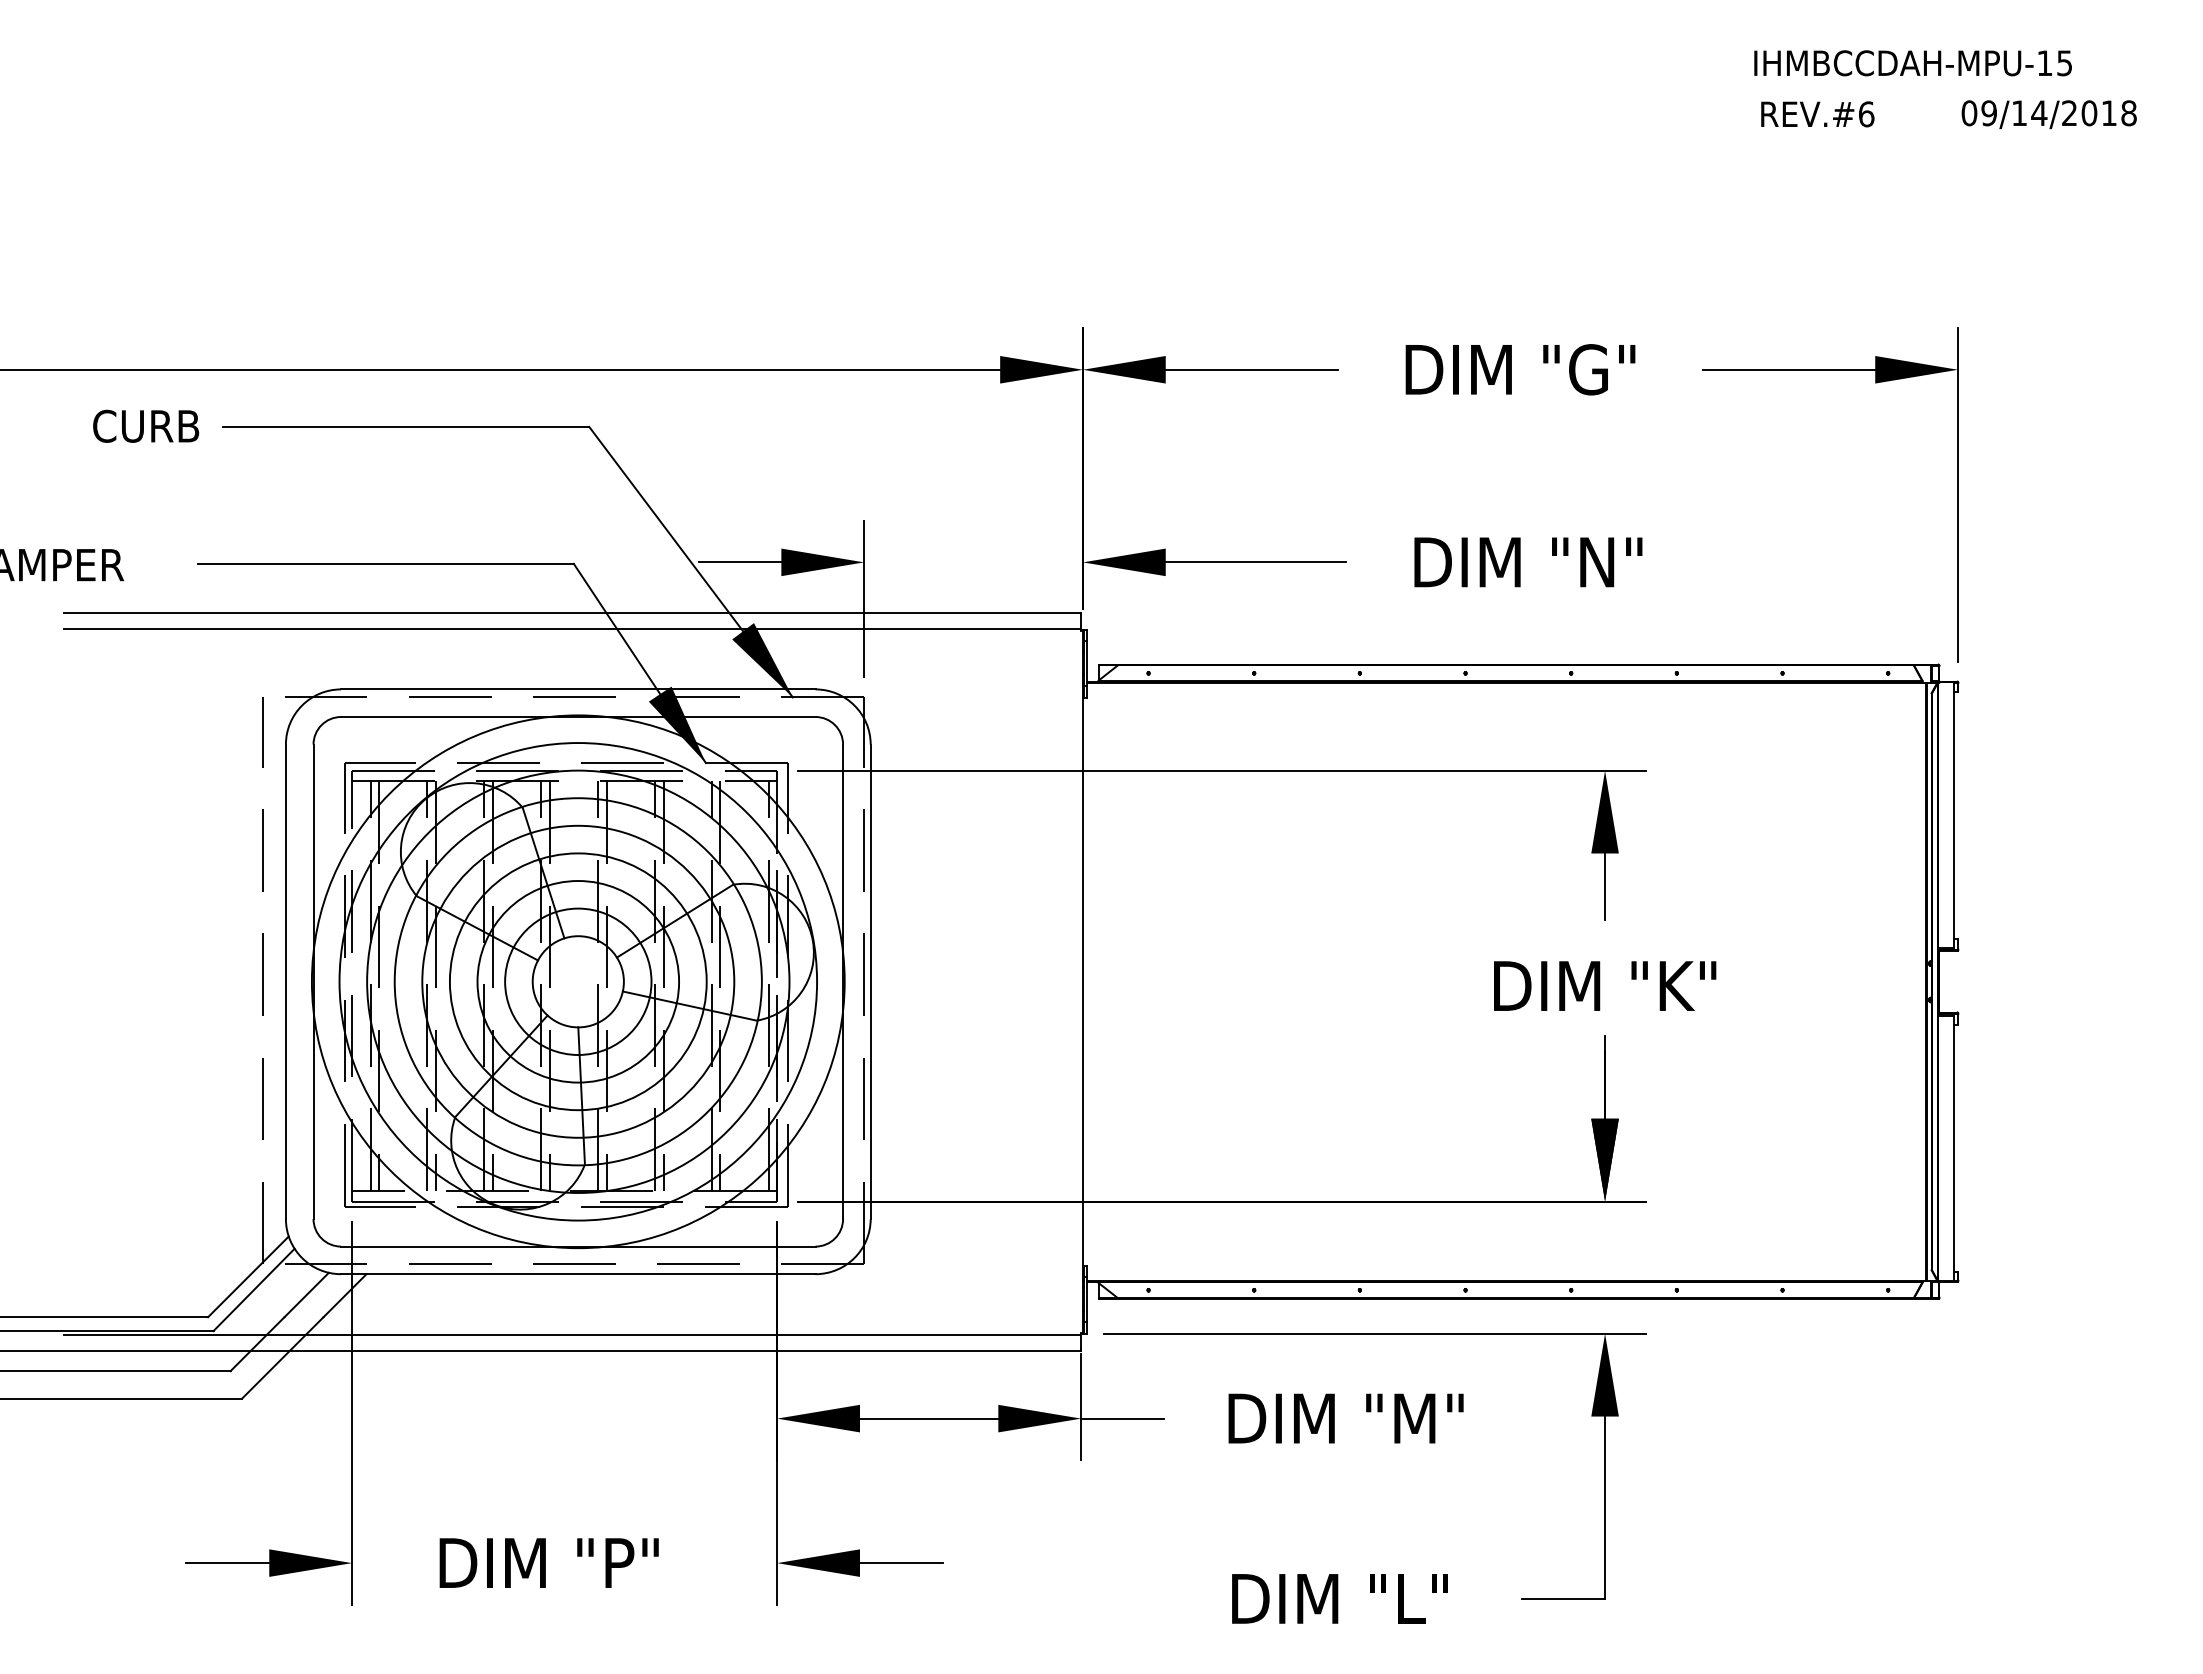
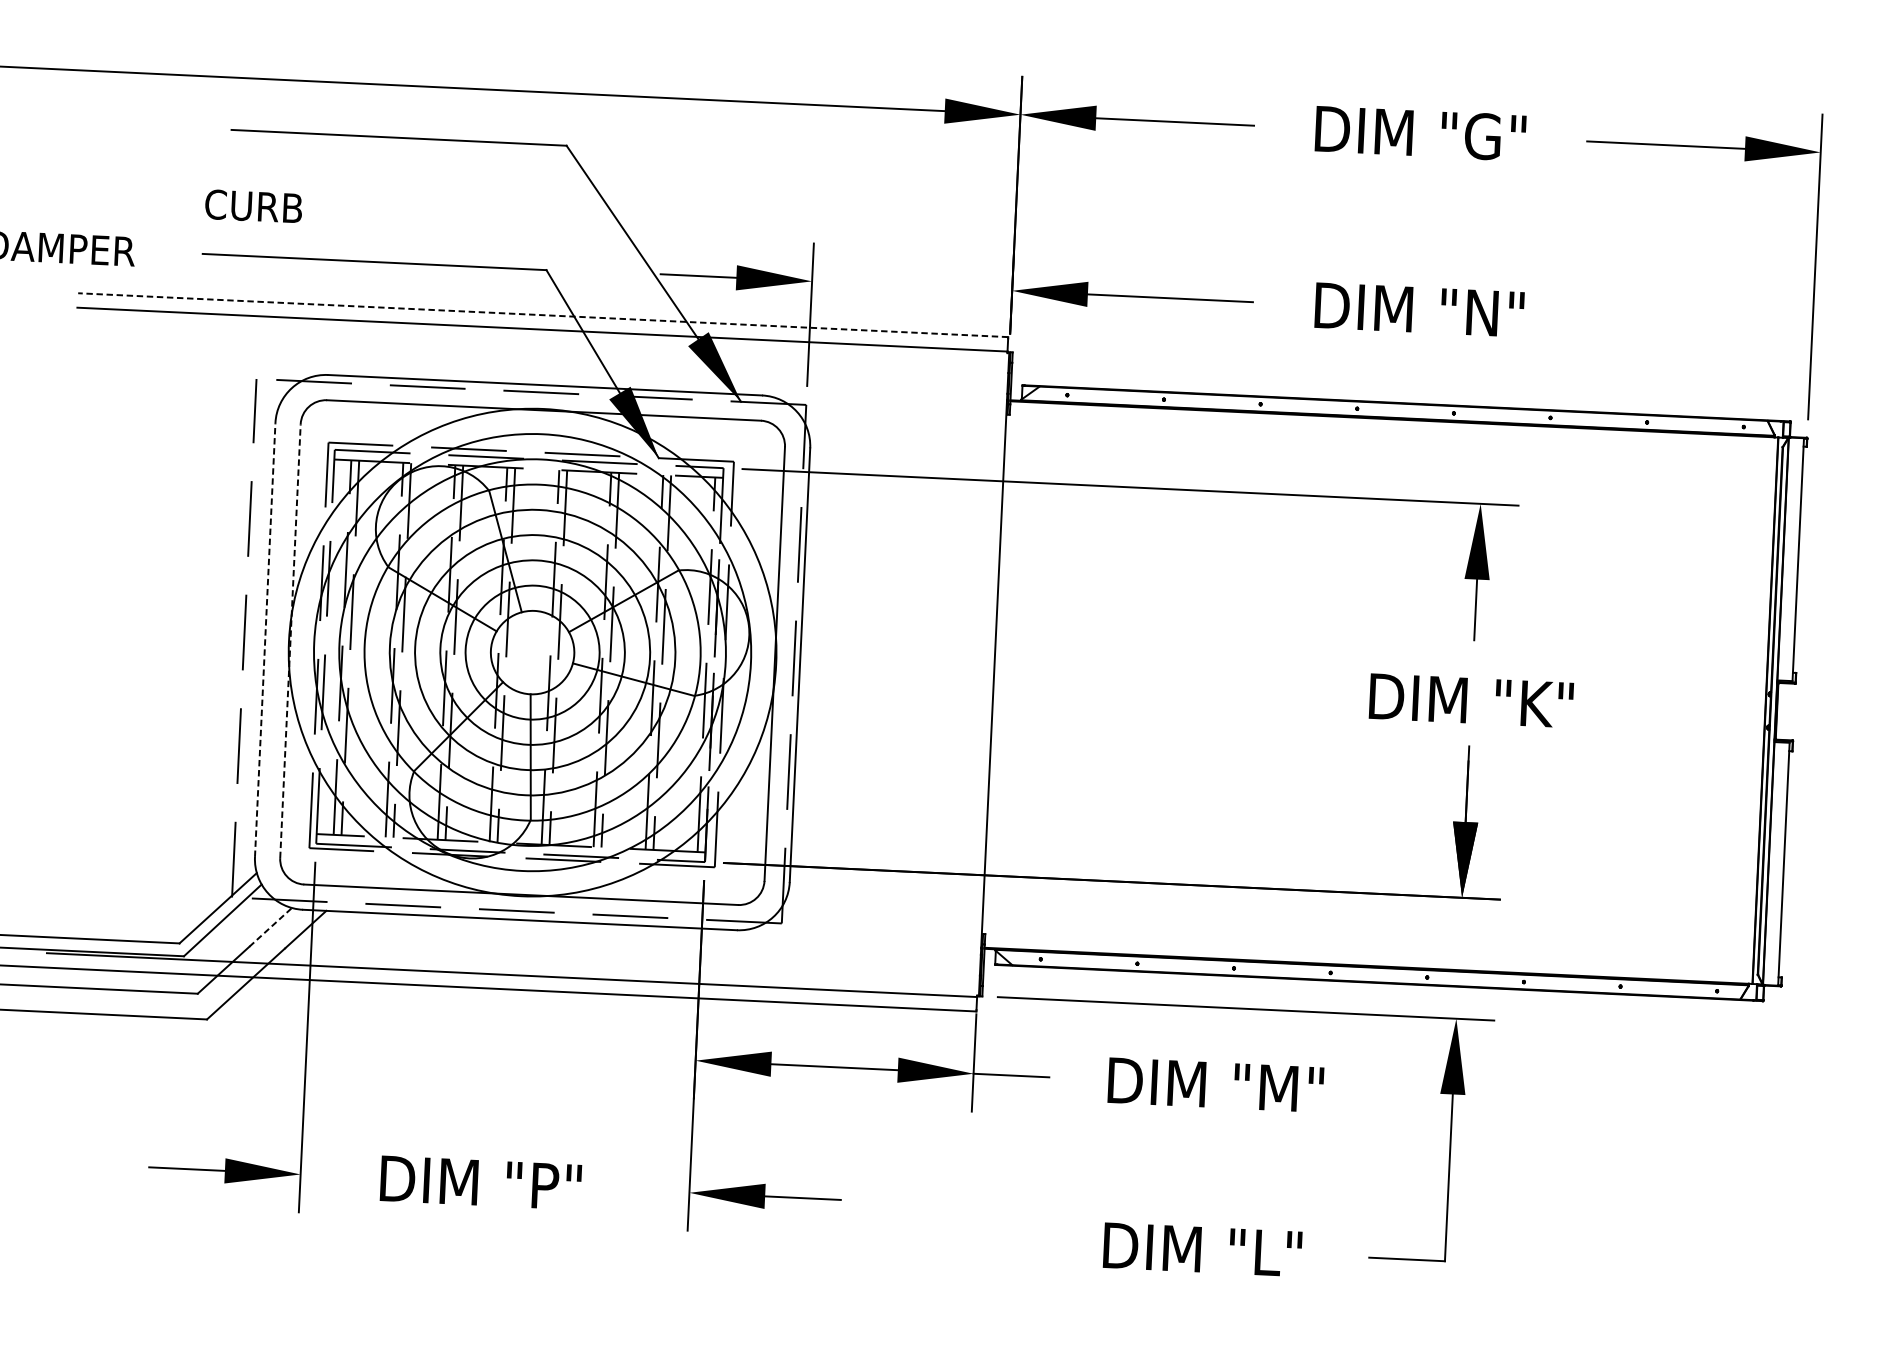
text: (146, 425) -> (254, 205), moved
line: (572, 613) -> (543, 315), solid -> dashed
line: (285, 981) -> (264, 639), solid -> dashed
line: (313, 981) -> (290, 640), solid -> dashed
line: (307, 1294) -> (271, 926), solid -> dashed

